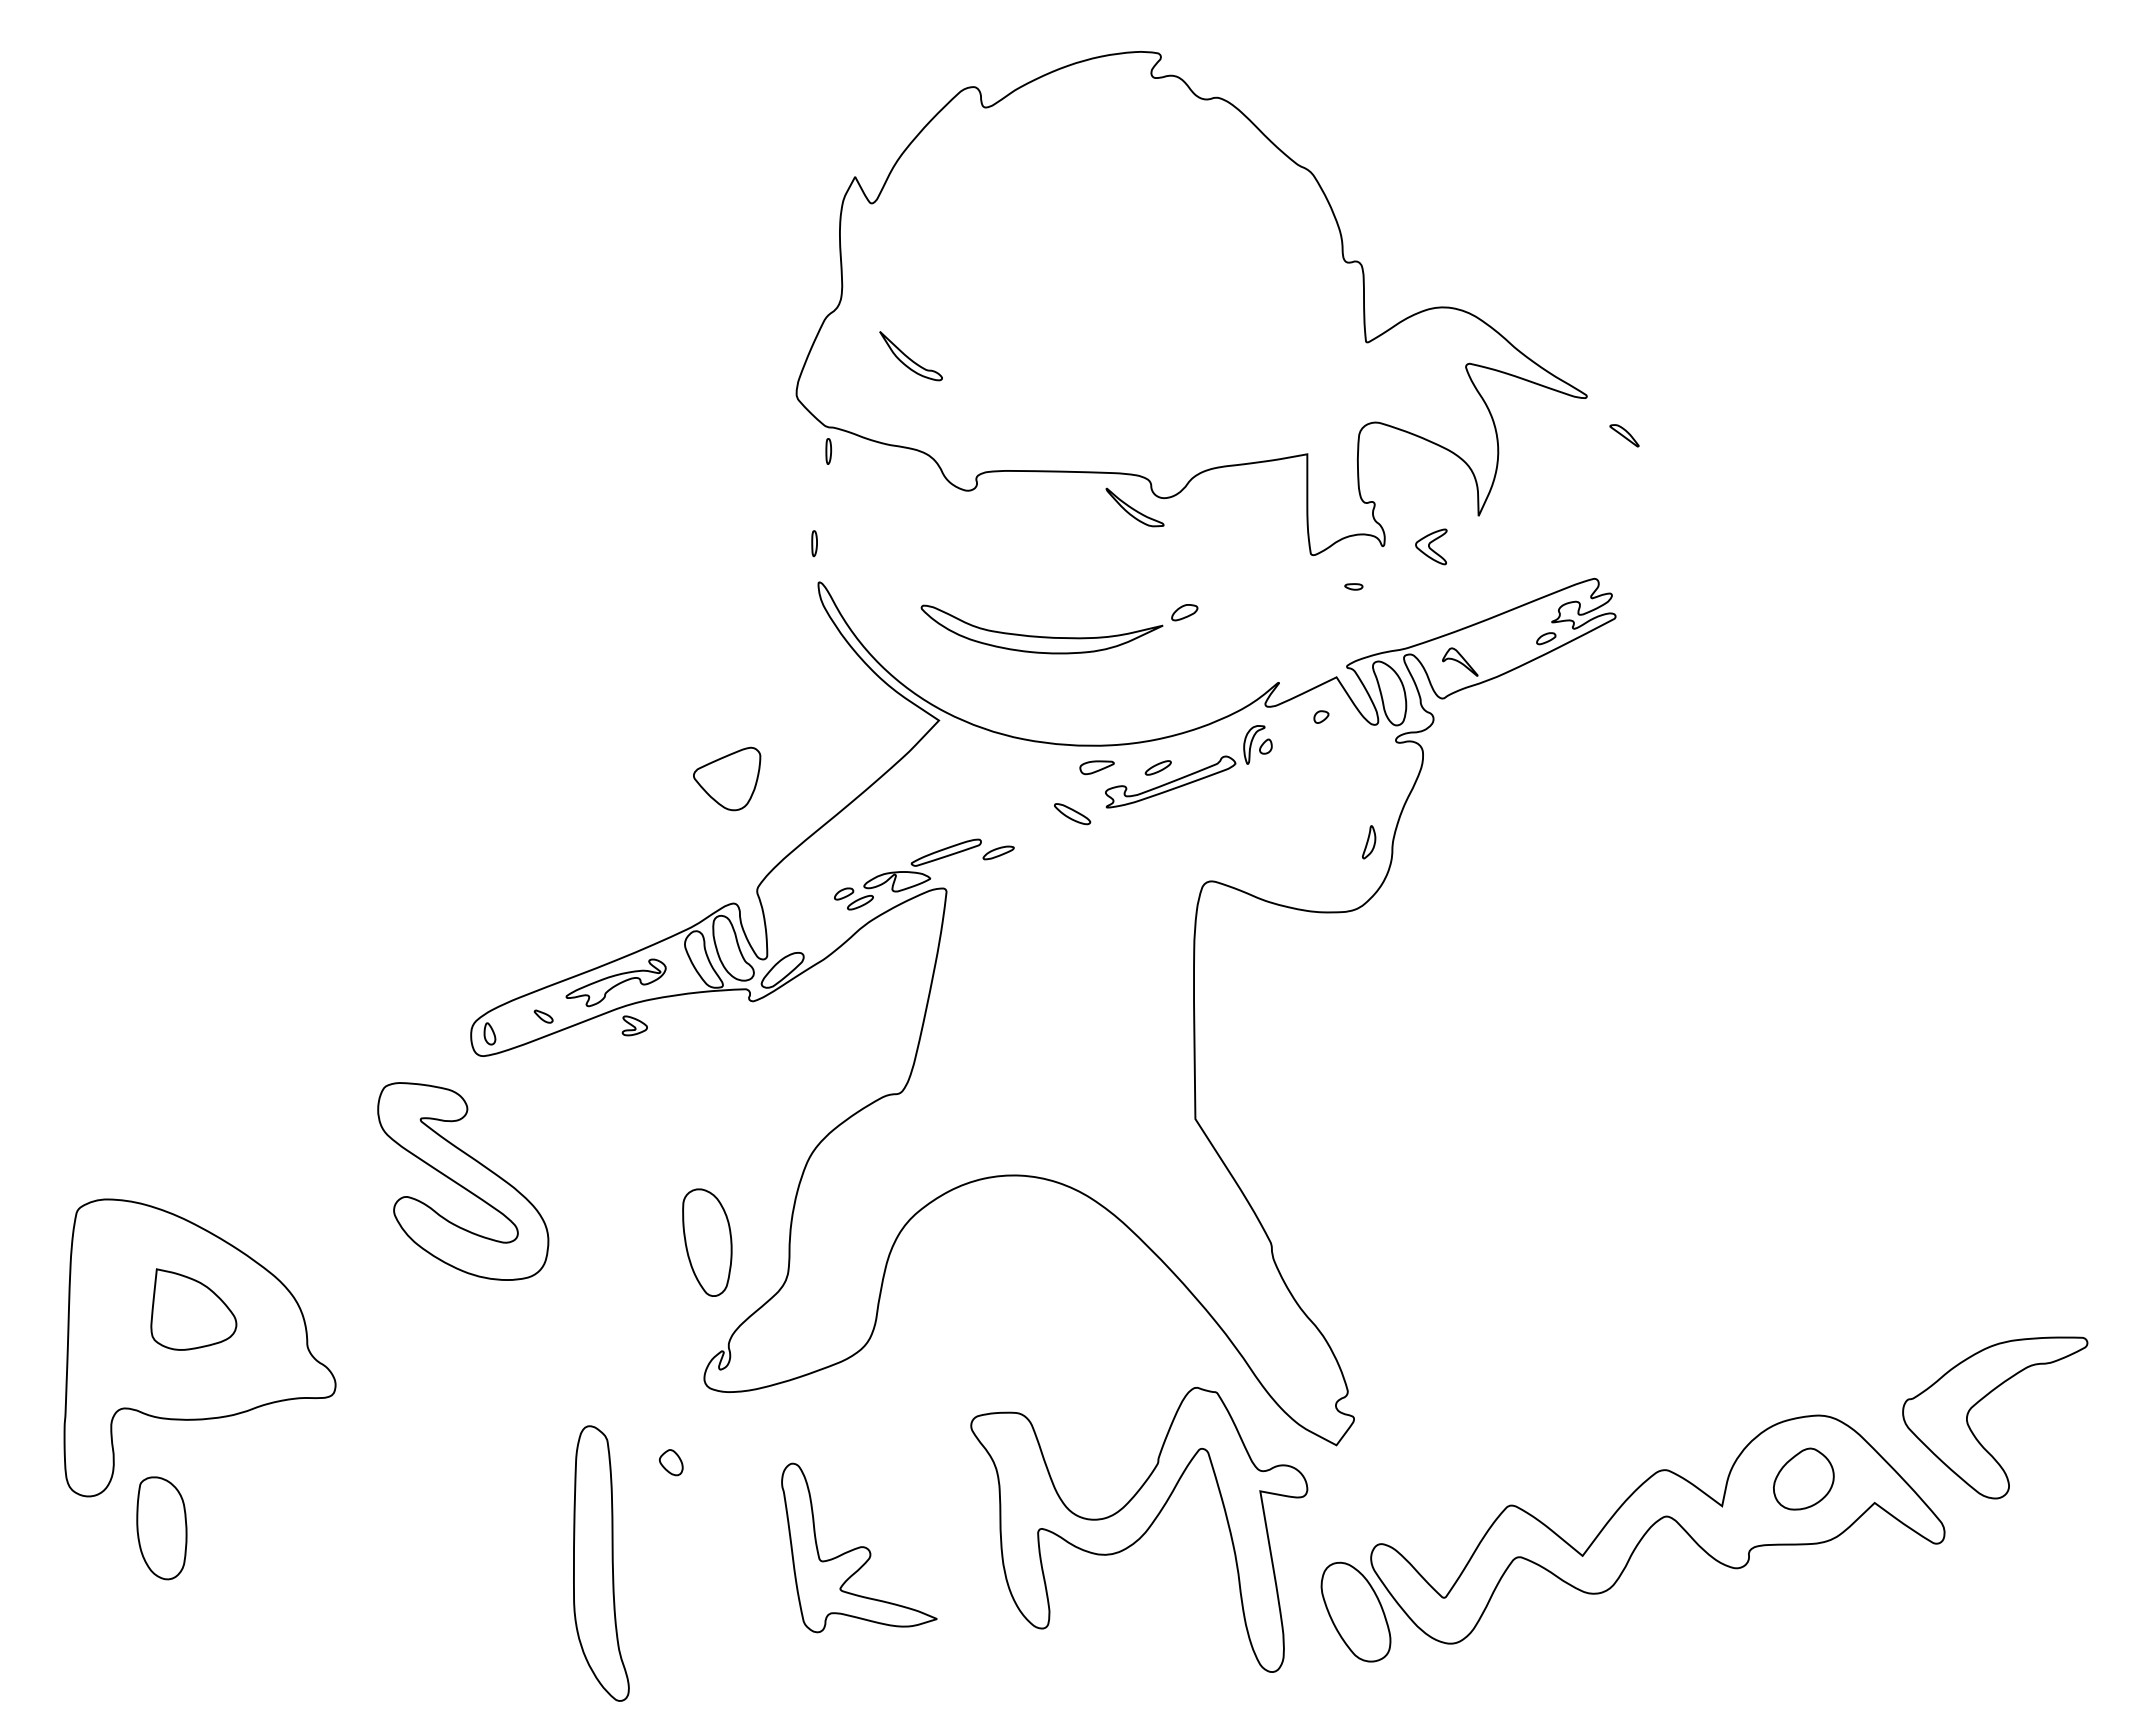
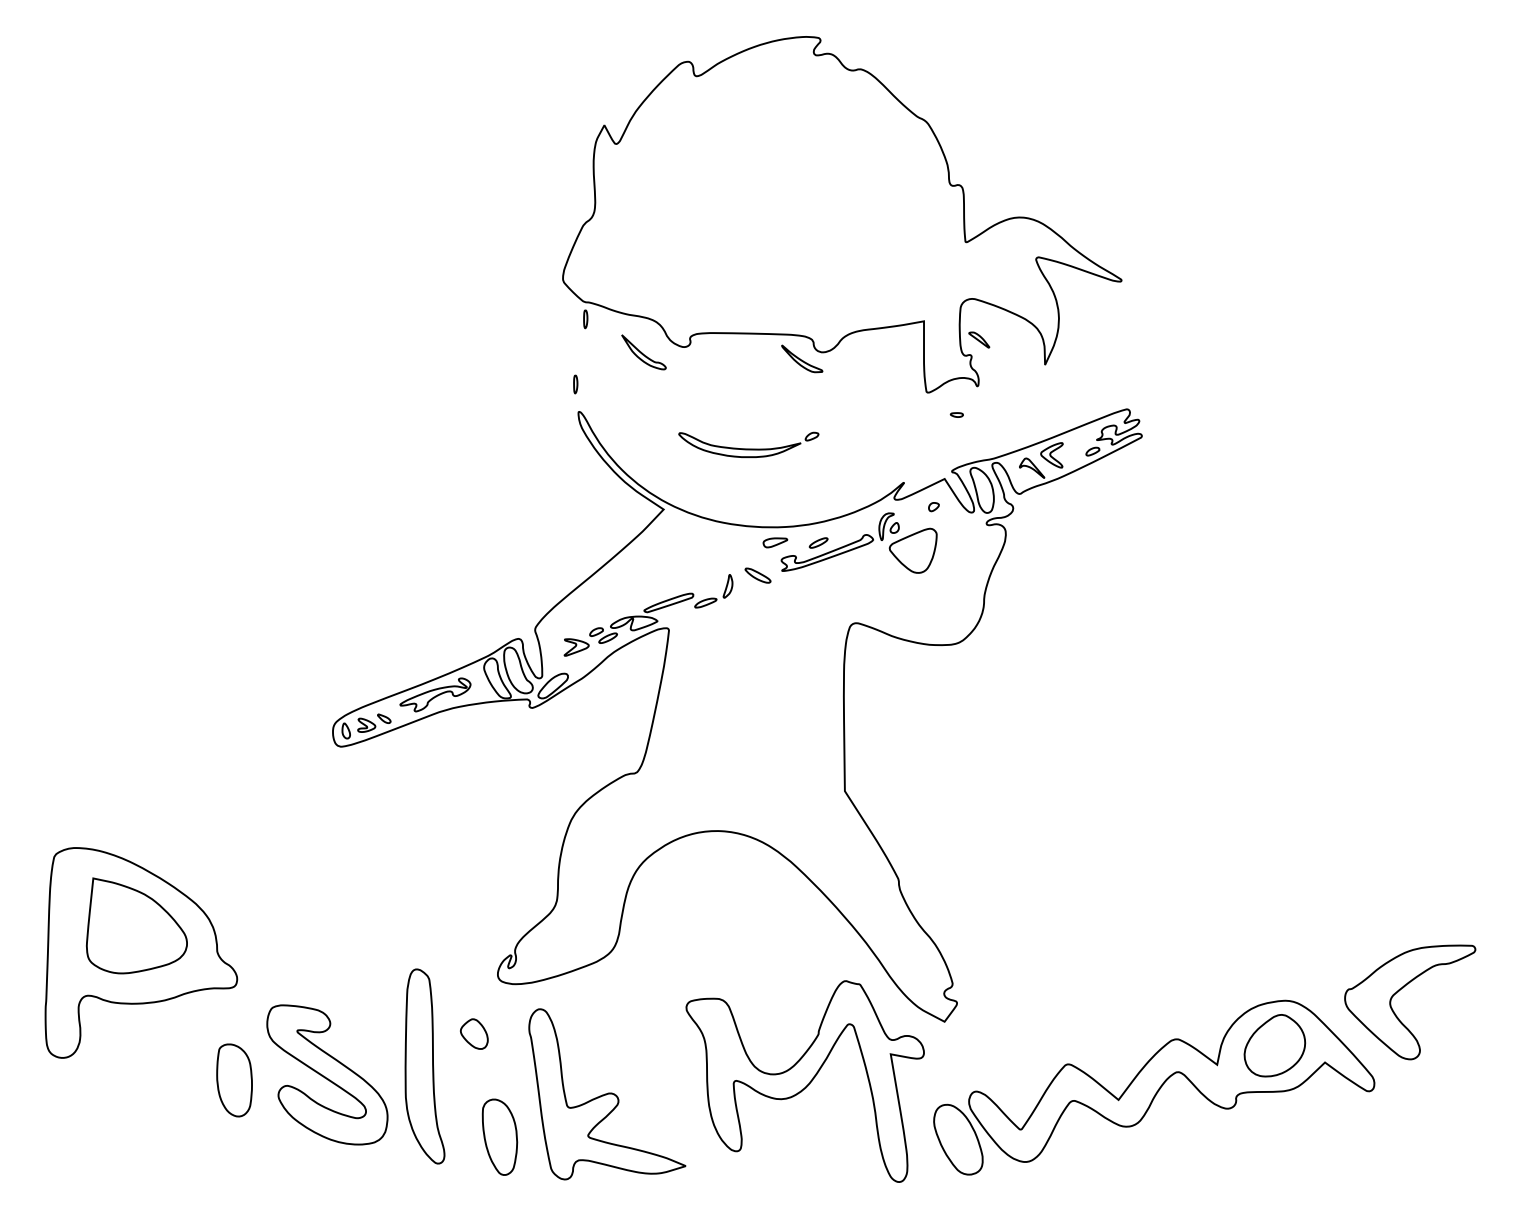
part: (910, 356) -> (643, 352), moved
part: (1624, 435) -> (979, 339), moved
part: (1431, 546) -> (1052, 455), moved
part: (1059, 629) -> (748, 445), size x0.71
part: (727, 778) -> (913, 550), moved
part: (1368, 842) -> (727, 586), moved
part: (815, 915) -> (576, 647), added
part: (634, 1025) -> (366, 725), moved
part: (463, 1181) -> (327, 1074), moved
part: (707, 1242) -> (500, 1137), moved
part: (193, 1309) -> (136, 925), size x1.67
part: (671, 1462) -> (474, 1033), size x1.67
part: (1803, 1478) -> (1274, 1045), size x1.43
part: (161, 1528) -> (234, 1080), moved
part: (859, 1547) -> (607, 1094), size x1.43
part: (601, 1563) -> (425, 1066), moved

